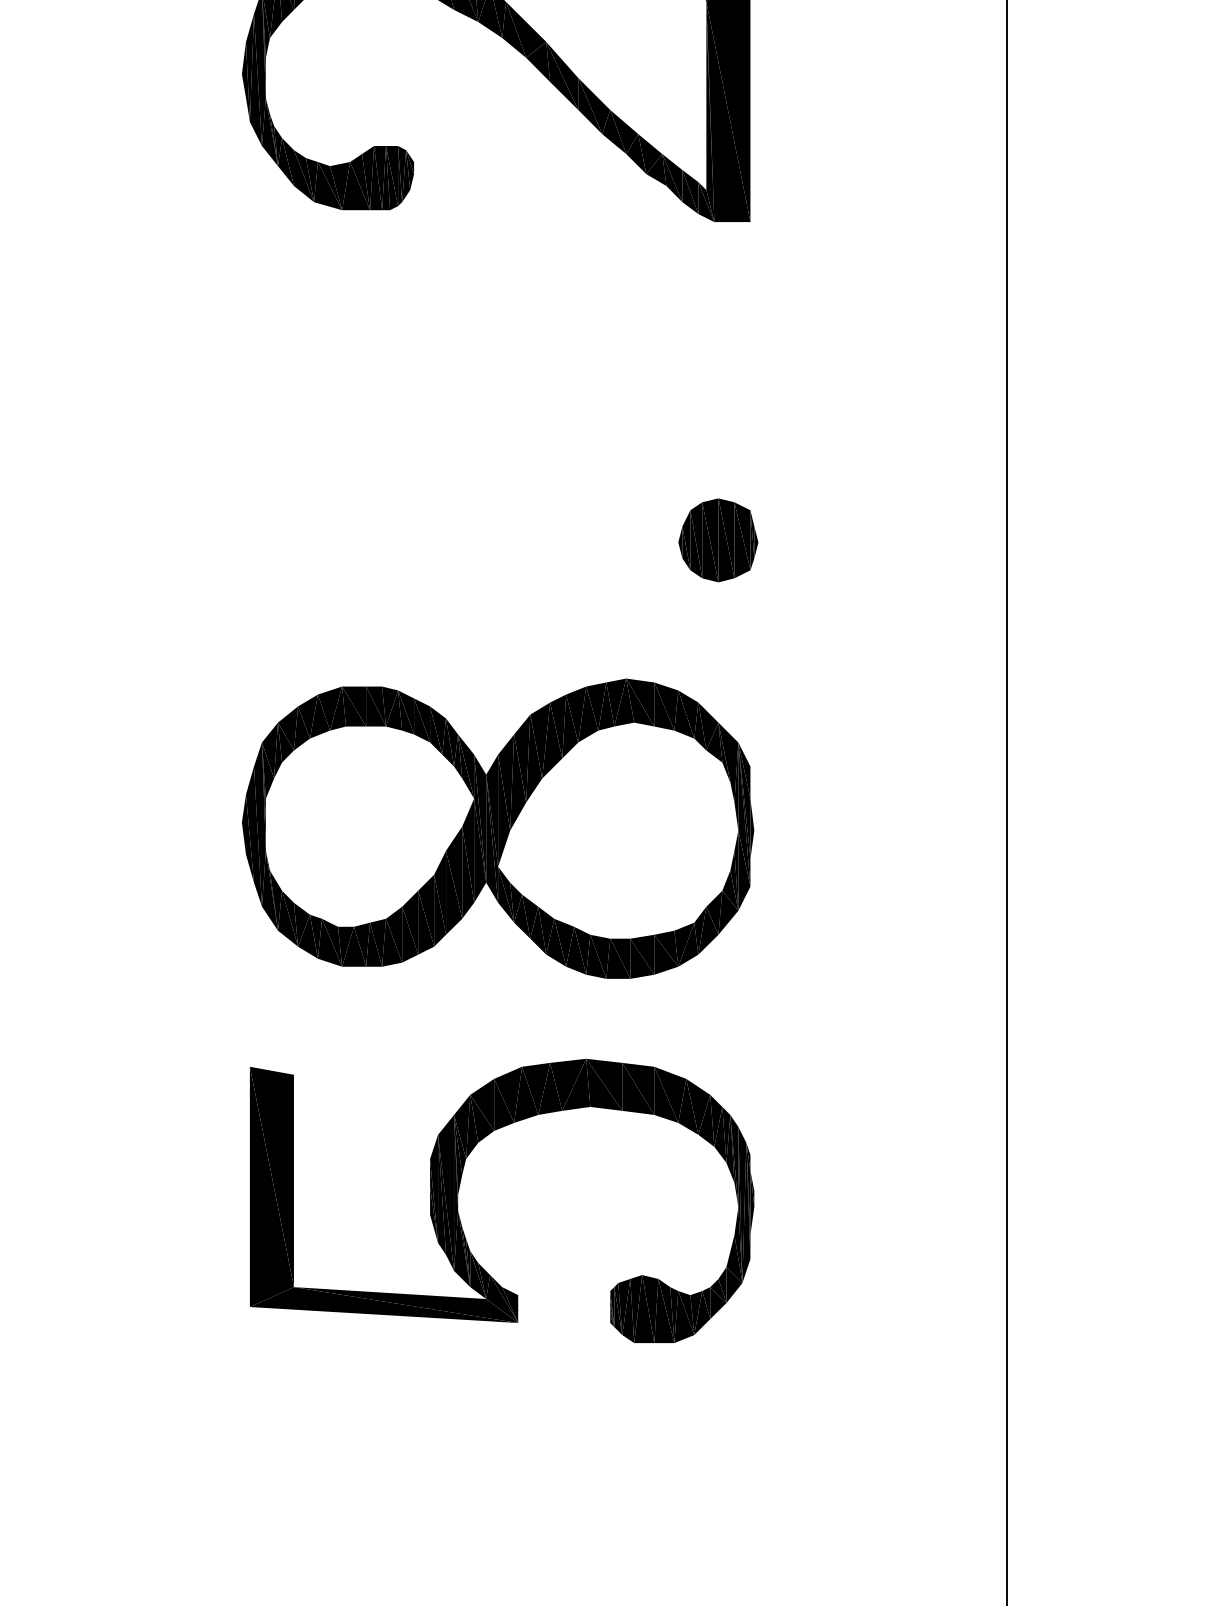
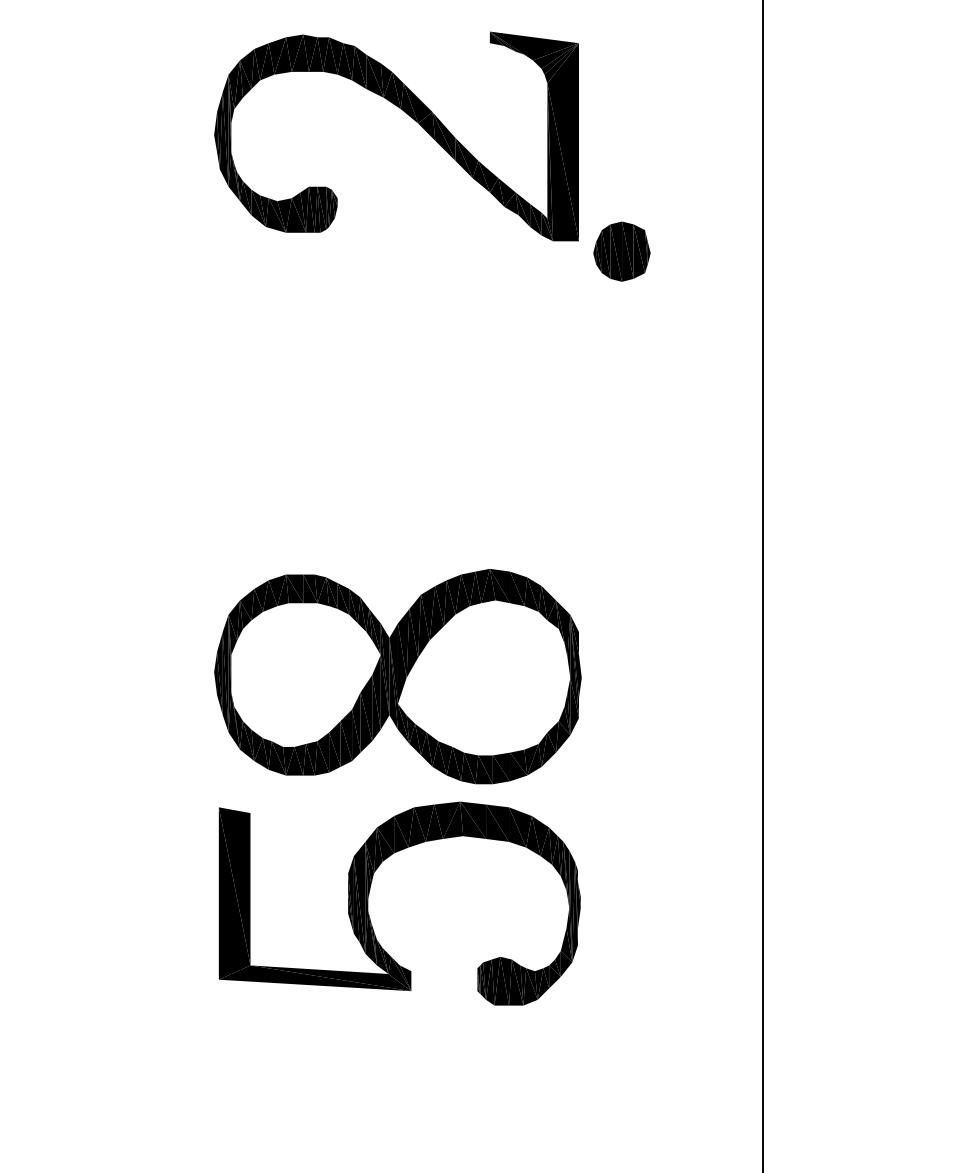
part: (717, 540) -> (621, 251), moved
part: (458, 1200) -> (368, 903), moved

